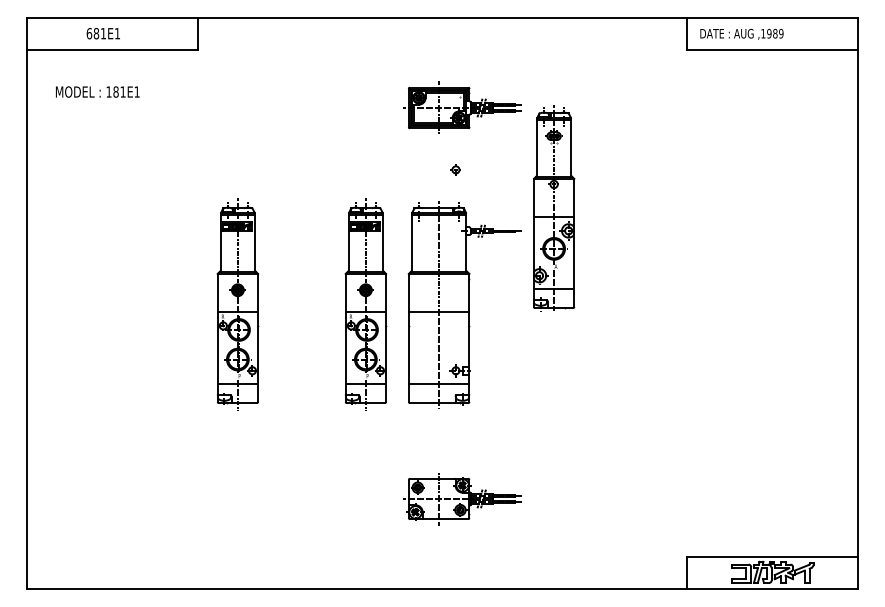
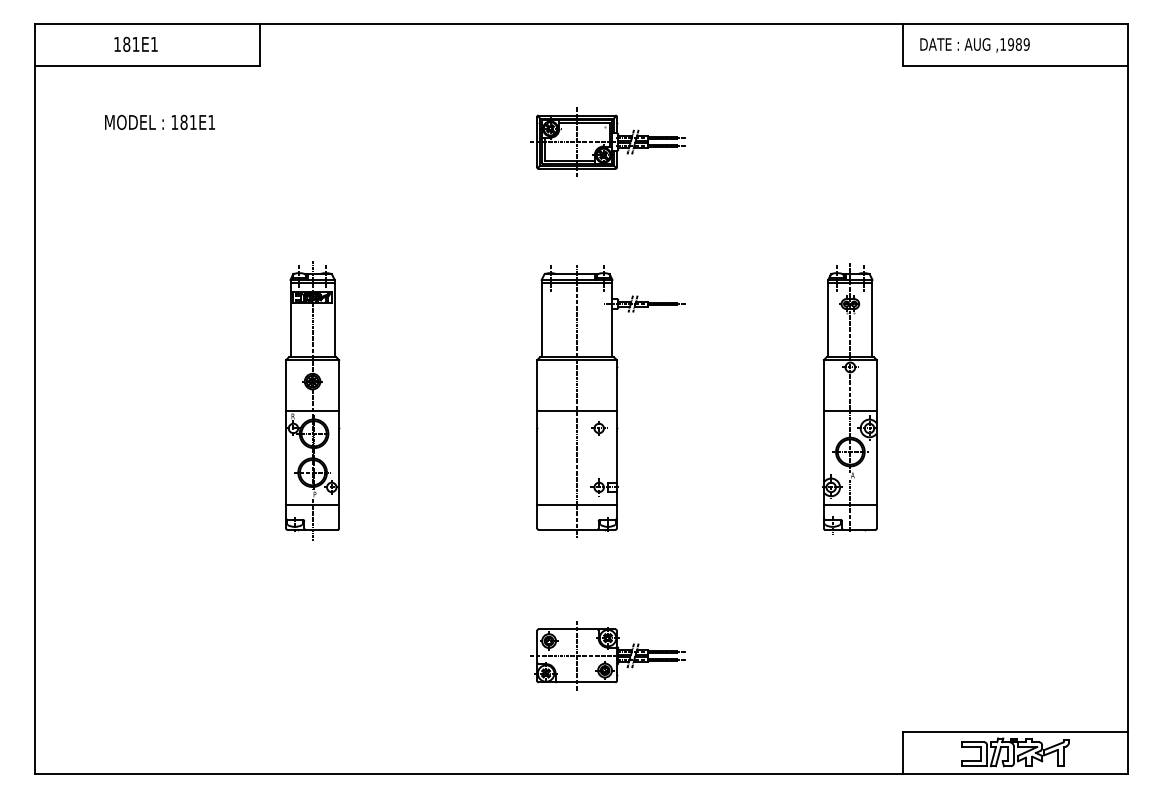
text: (89, 33) -> (117, 44), 681E1 -> 181E1
text: (97, 91) -> (159, 121), moved
part: (455, 169) -> (598, 427), moved
part: (553, 208) -> (849, 399), moved
part: (365, 304) -> (480, 400), removed

